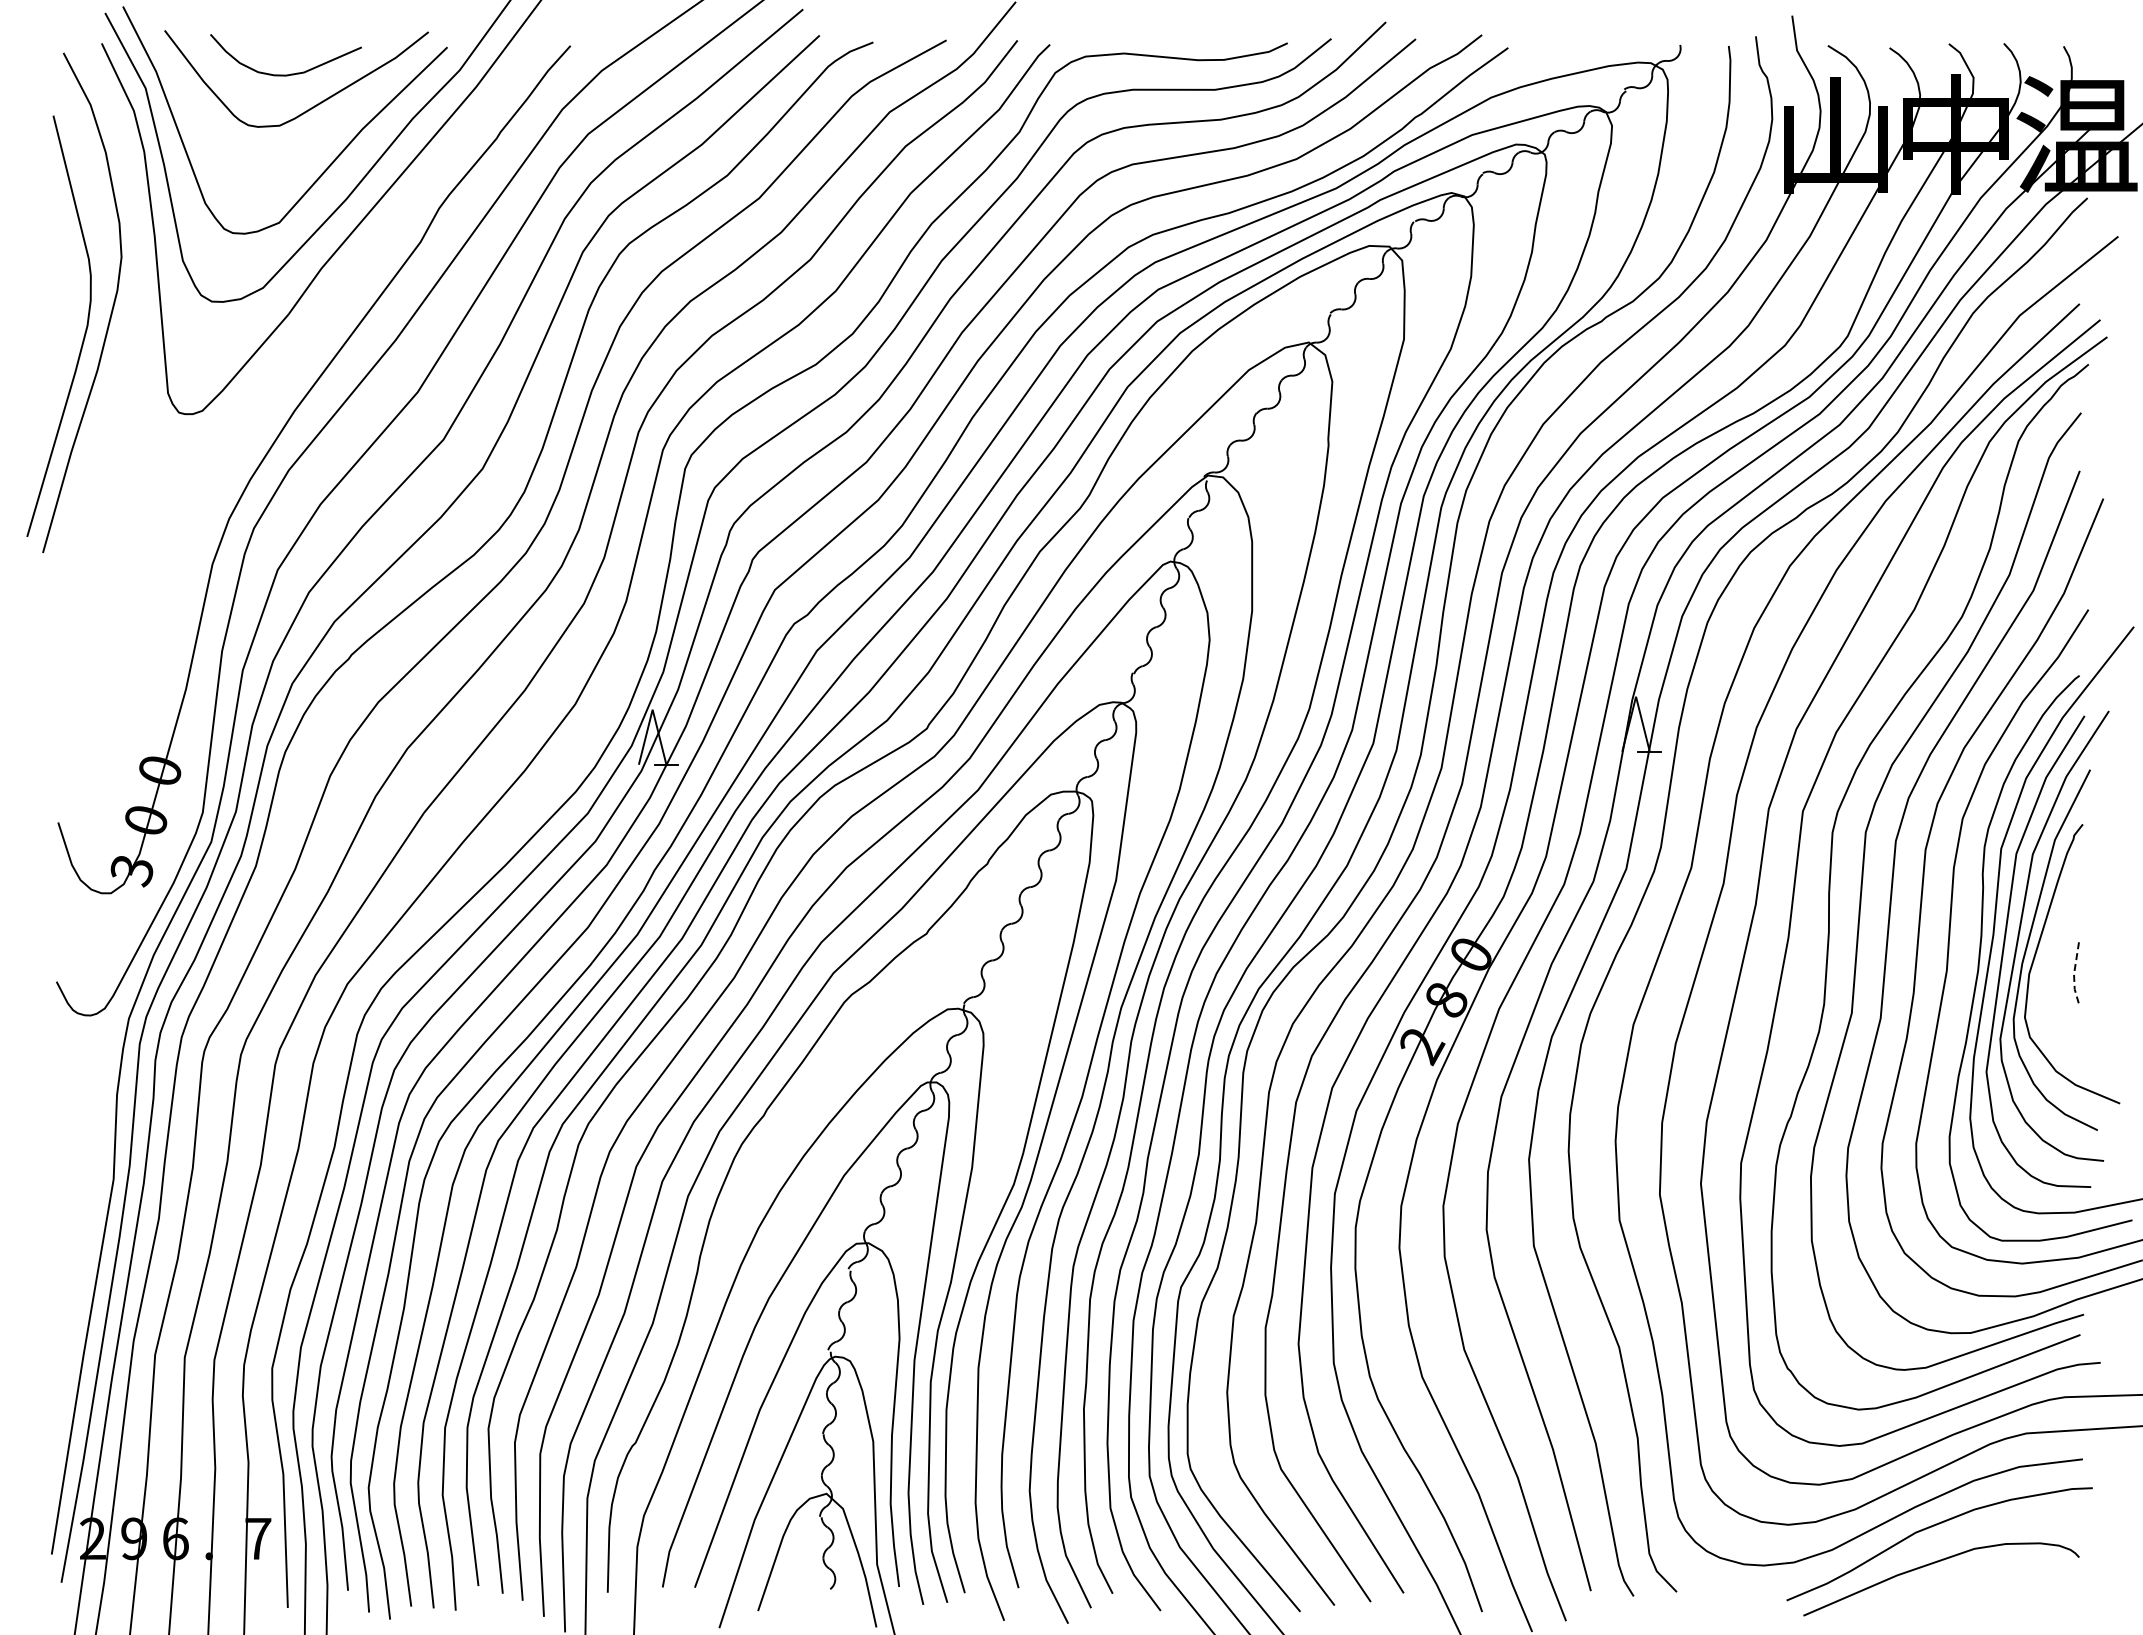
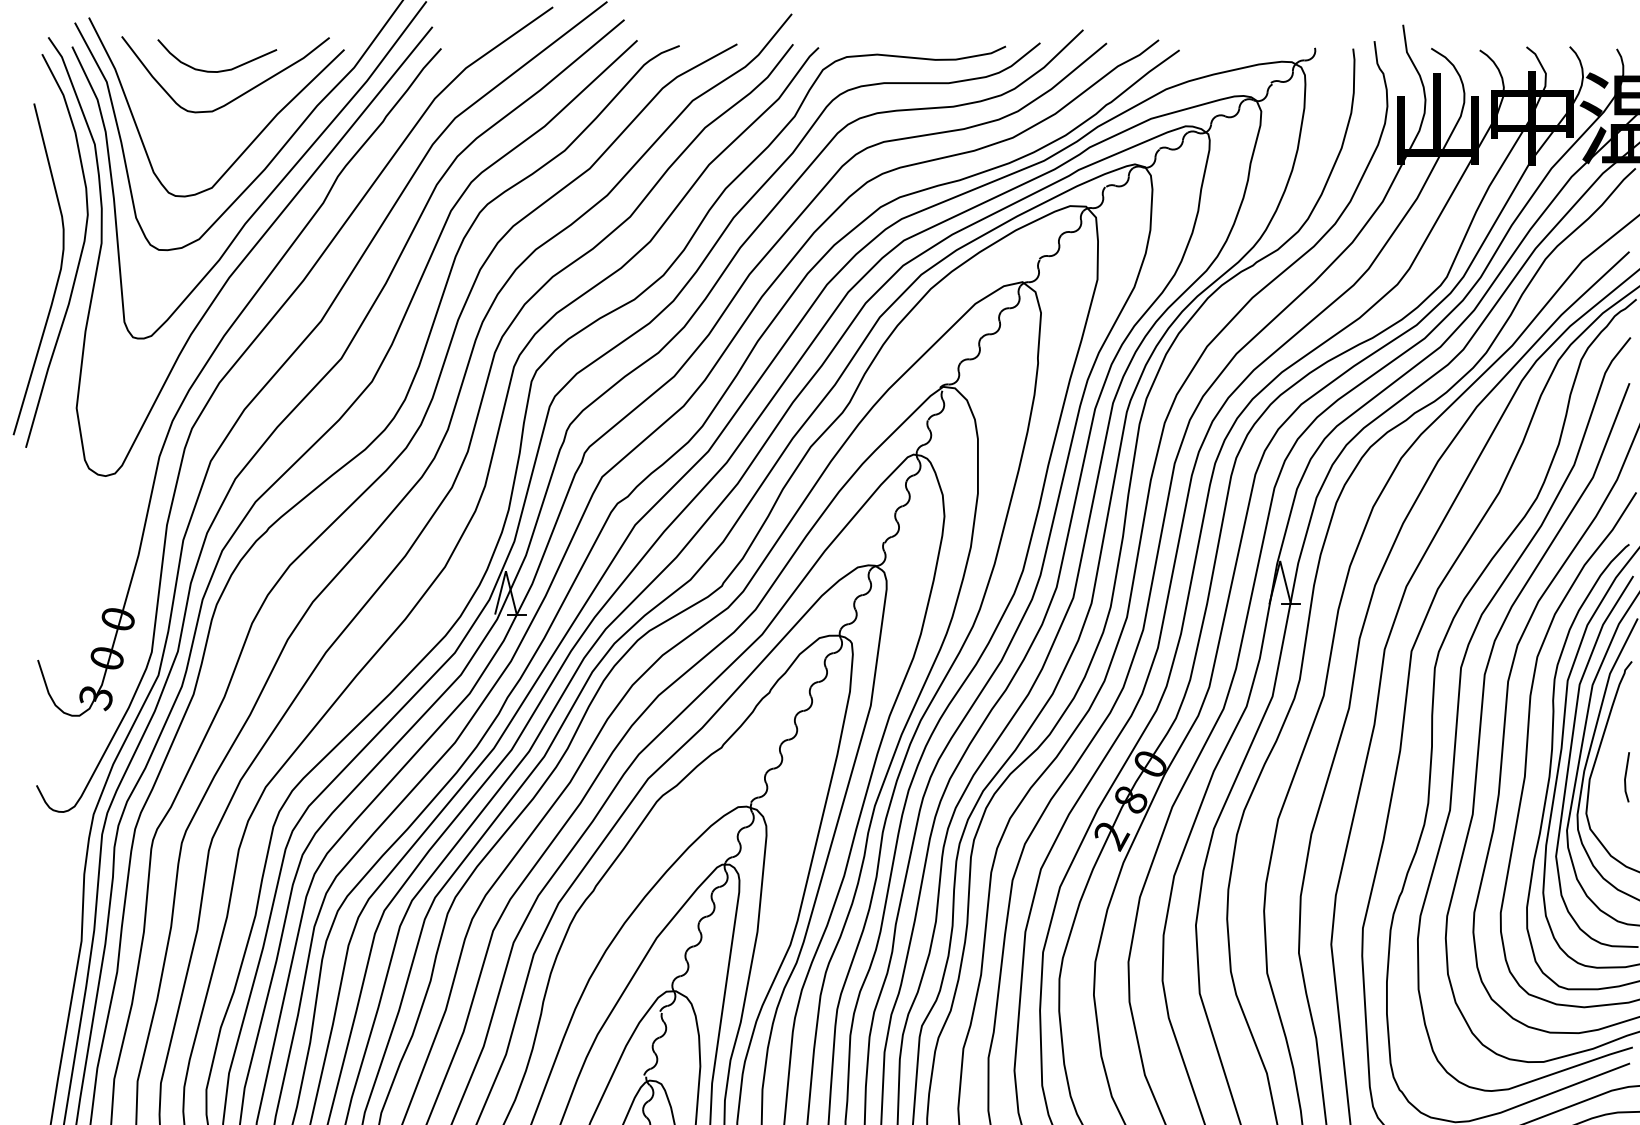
curve: (323, 307) -> (246, 254), added
line: (2074, 972) -> (1625, 778), dashed -> solid

